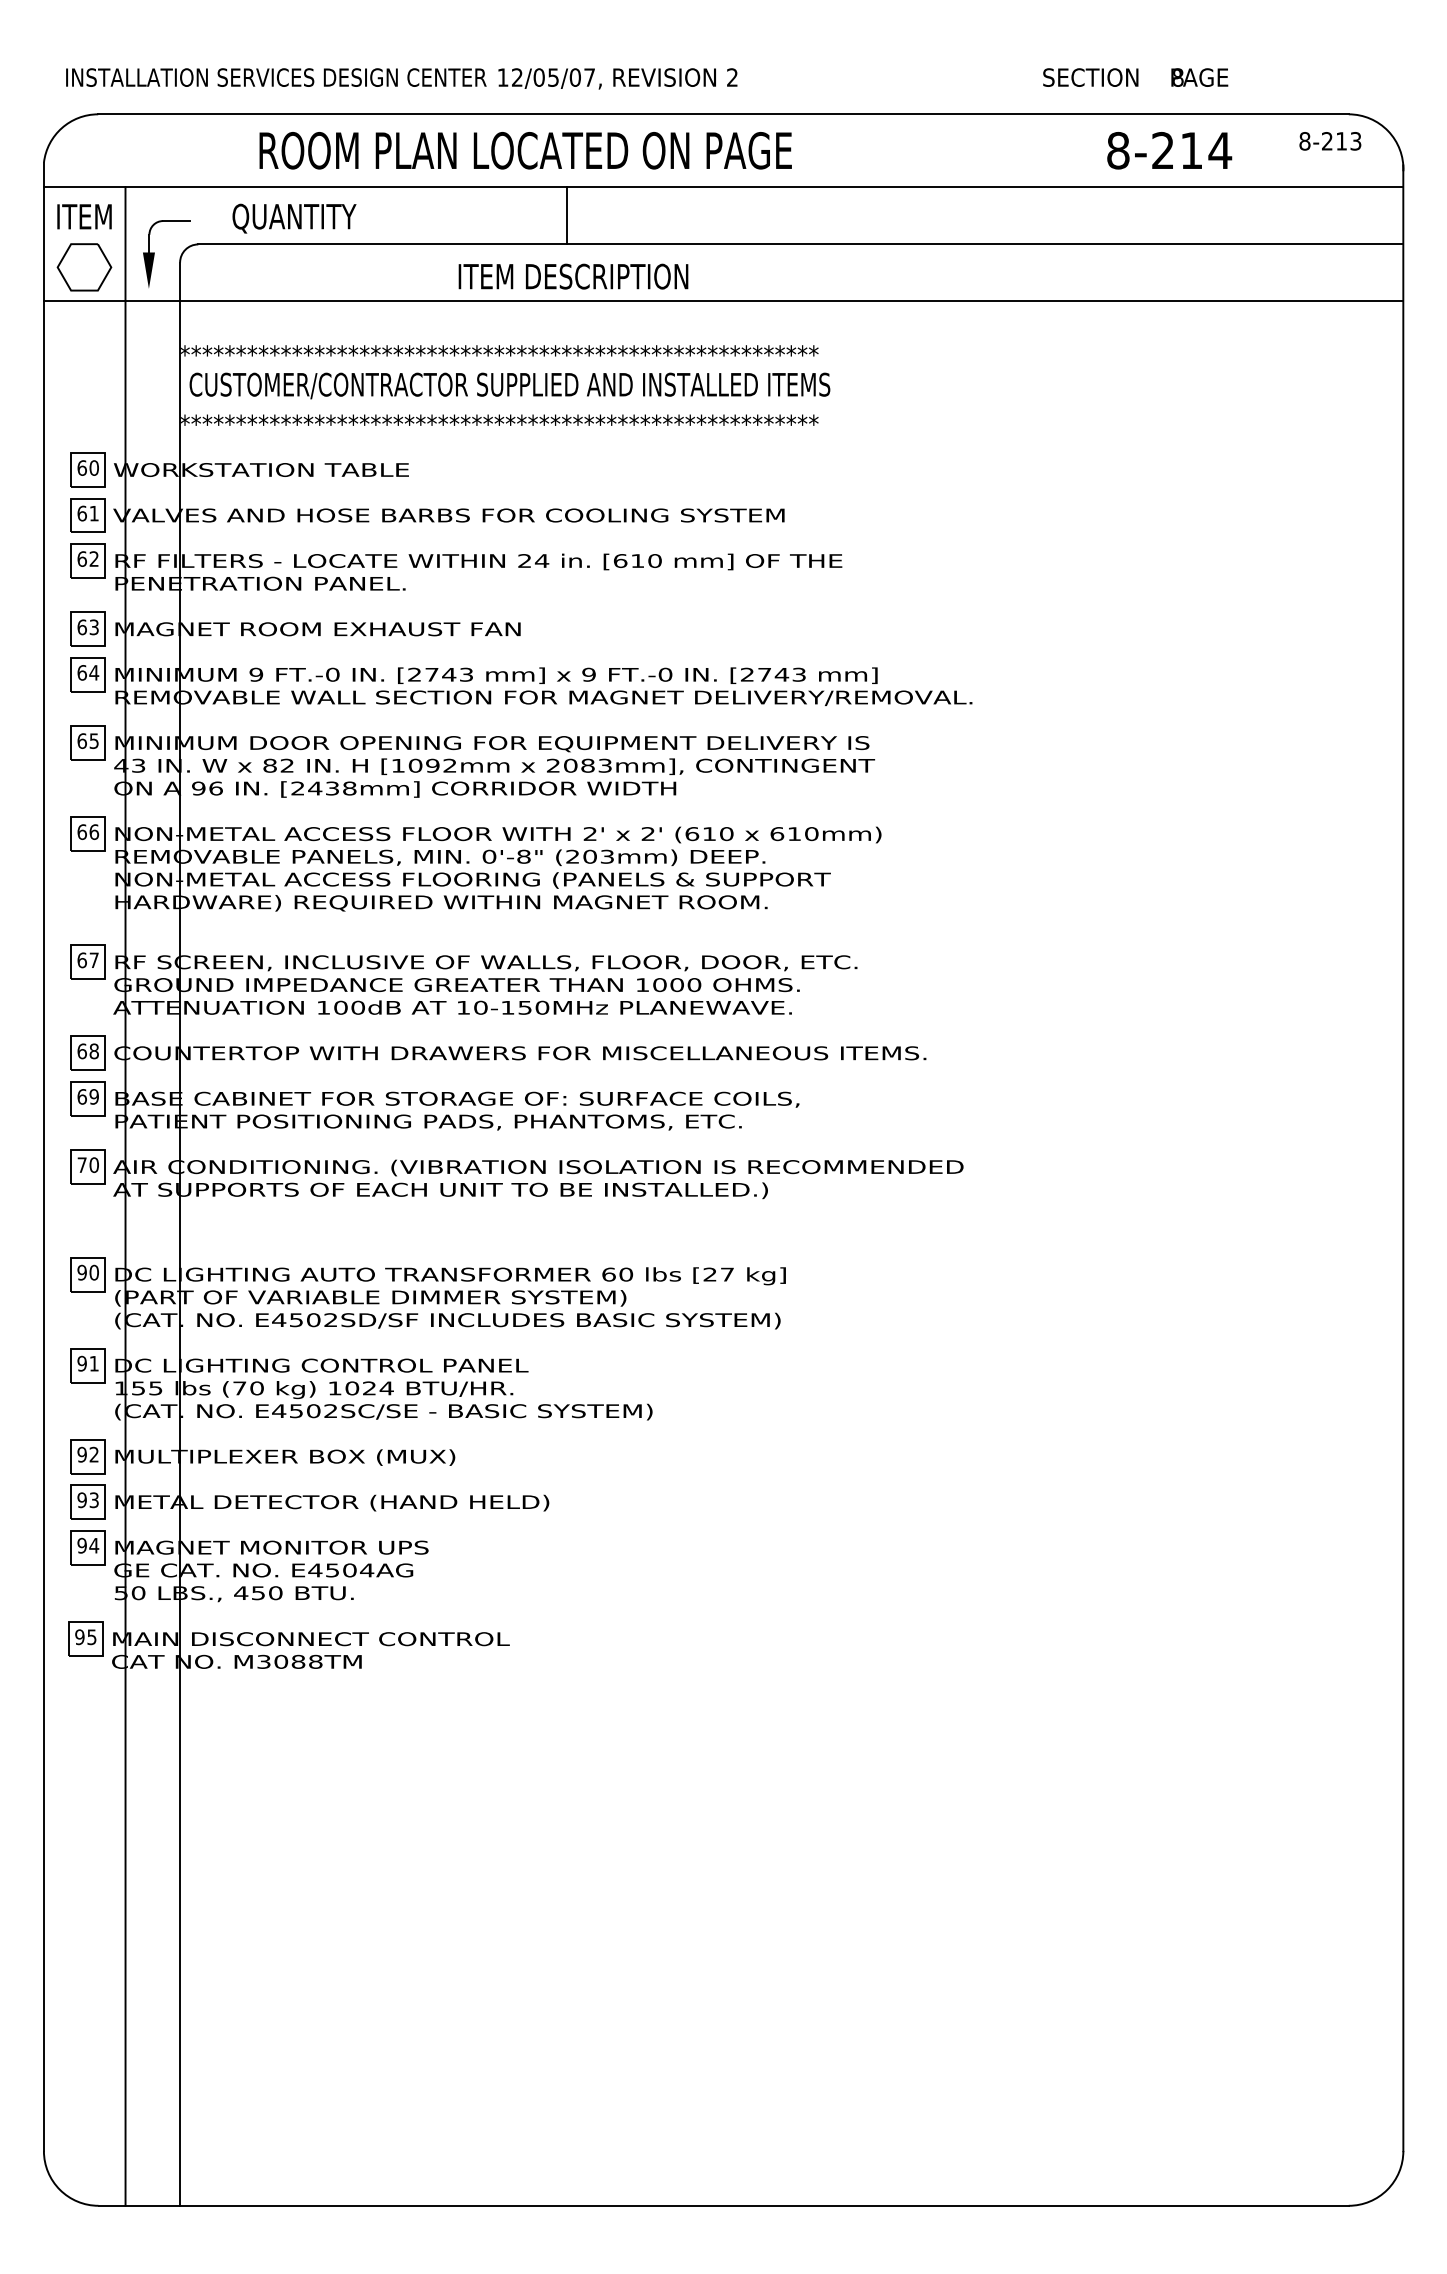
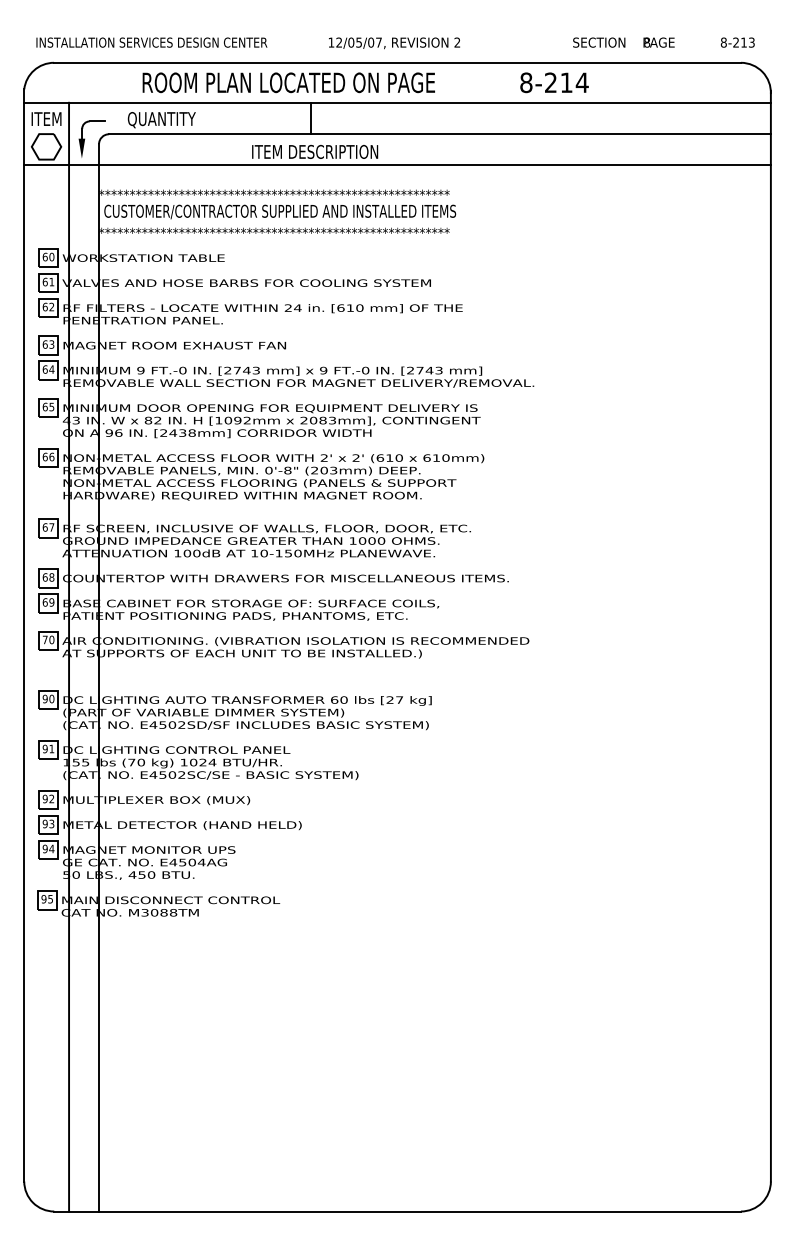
text: (617, 79) -> (394, 43), moved
text: (1329, 141) -> (737, 42), moved
text: (1169, 150) -> (554, 82), moved

